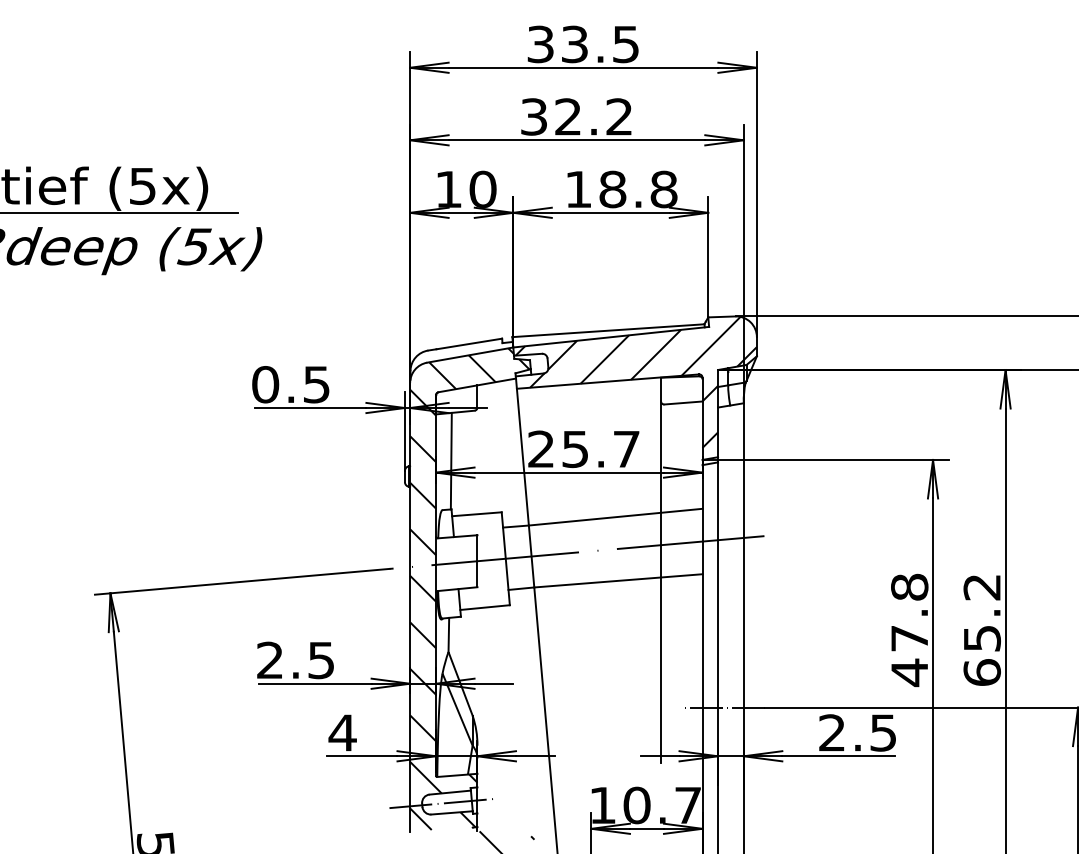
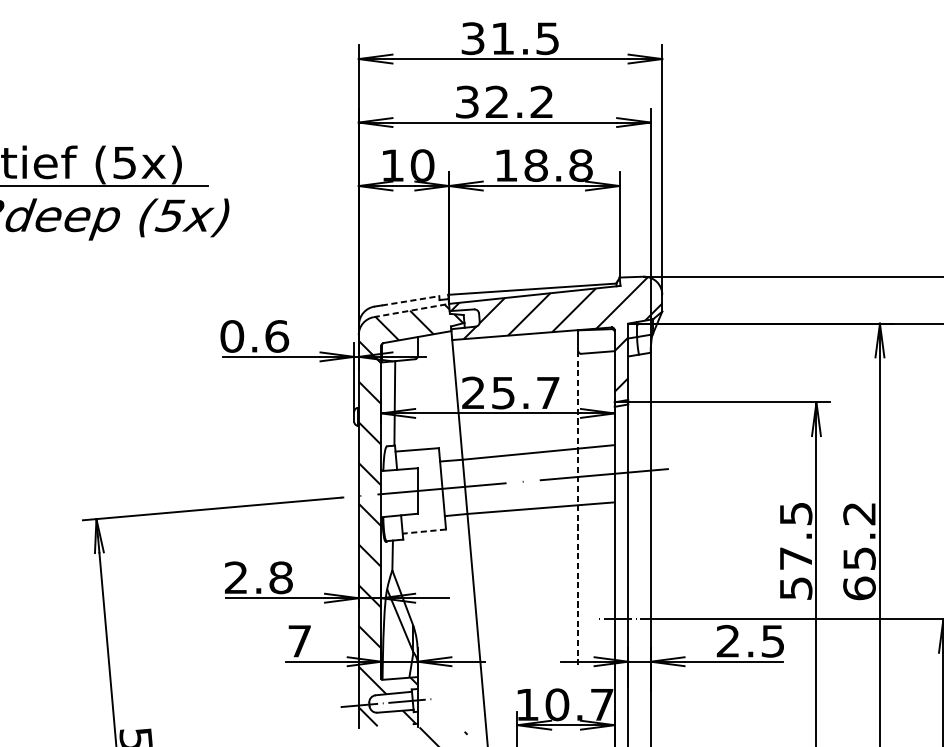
text: (574, 44) -> (502, 38), 33.5 -> 31.5
line: (469, 343) -> (410, 300), solid -> dashed
line: (470, 355) -> (411, 310), solid -> dashed
text: (316, 384) -> (276, 336), 0.5 -> 0.6
line: (661, 582) -> (578, 509), solid -> dashed
line: (485, 607) -> (424, 531), solid -> dashed
text: (909, 630) -> (795, 551), 47.8 -> 57.5
text: (321, 660) -> (281, 577), 2.5 -> 2.8
text: (342, 732) -> (299, 640), 4 -> 7

